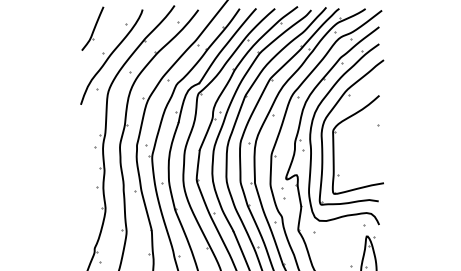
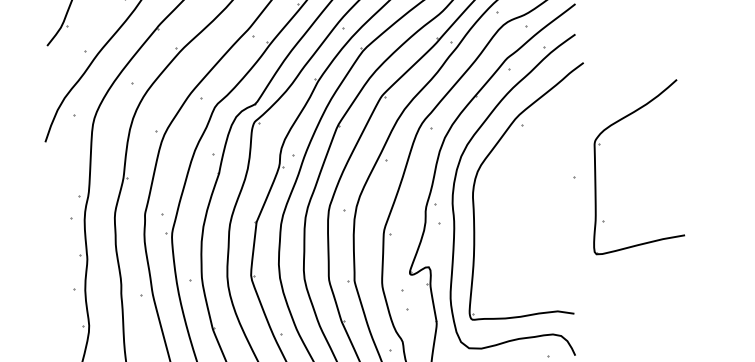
part: (334, 144) -> (597, 166), moved

